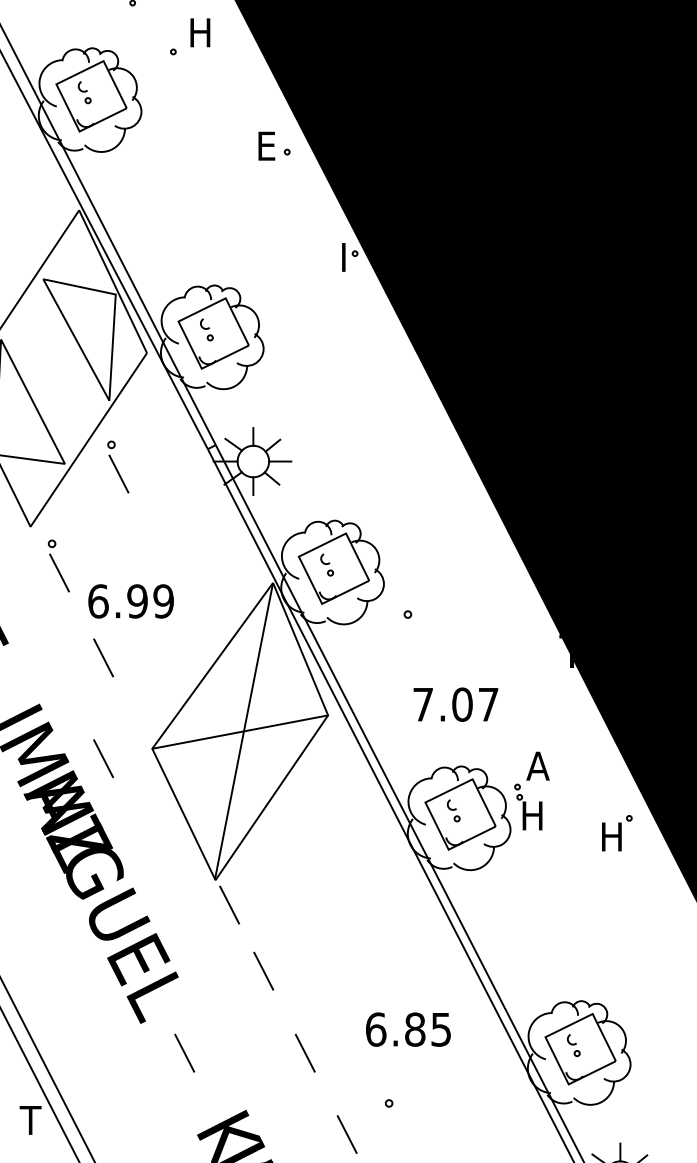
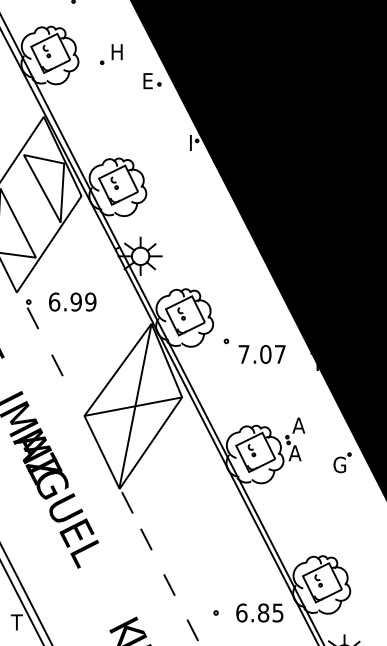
part: (190, 37) -> (111, 54), moved
part: (118, 467) -> (65, 259), removed
text: (130, 600) -> (72, 301), moved
text: (454, 704) -> (261, 354), moved
line: (103, 758) -> (57, 421), removed
text: (530, 816) -> (294, 453), H -> A
text: (611, 836) -> (339, 464), H -> G
text: (407, 1028) -> (259, 612), moved
line: (184, 1052) -> (102, 584), removed

